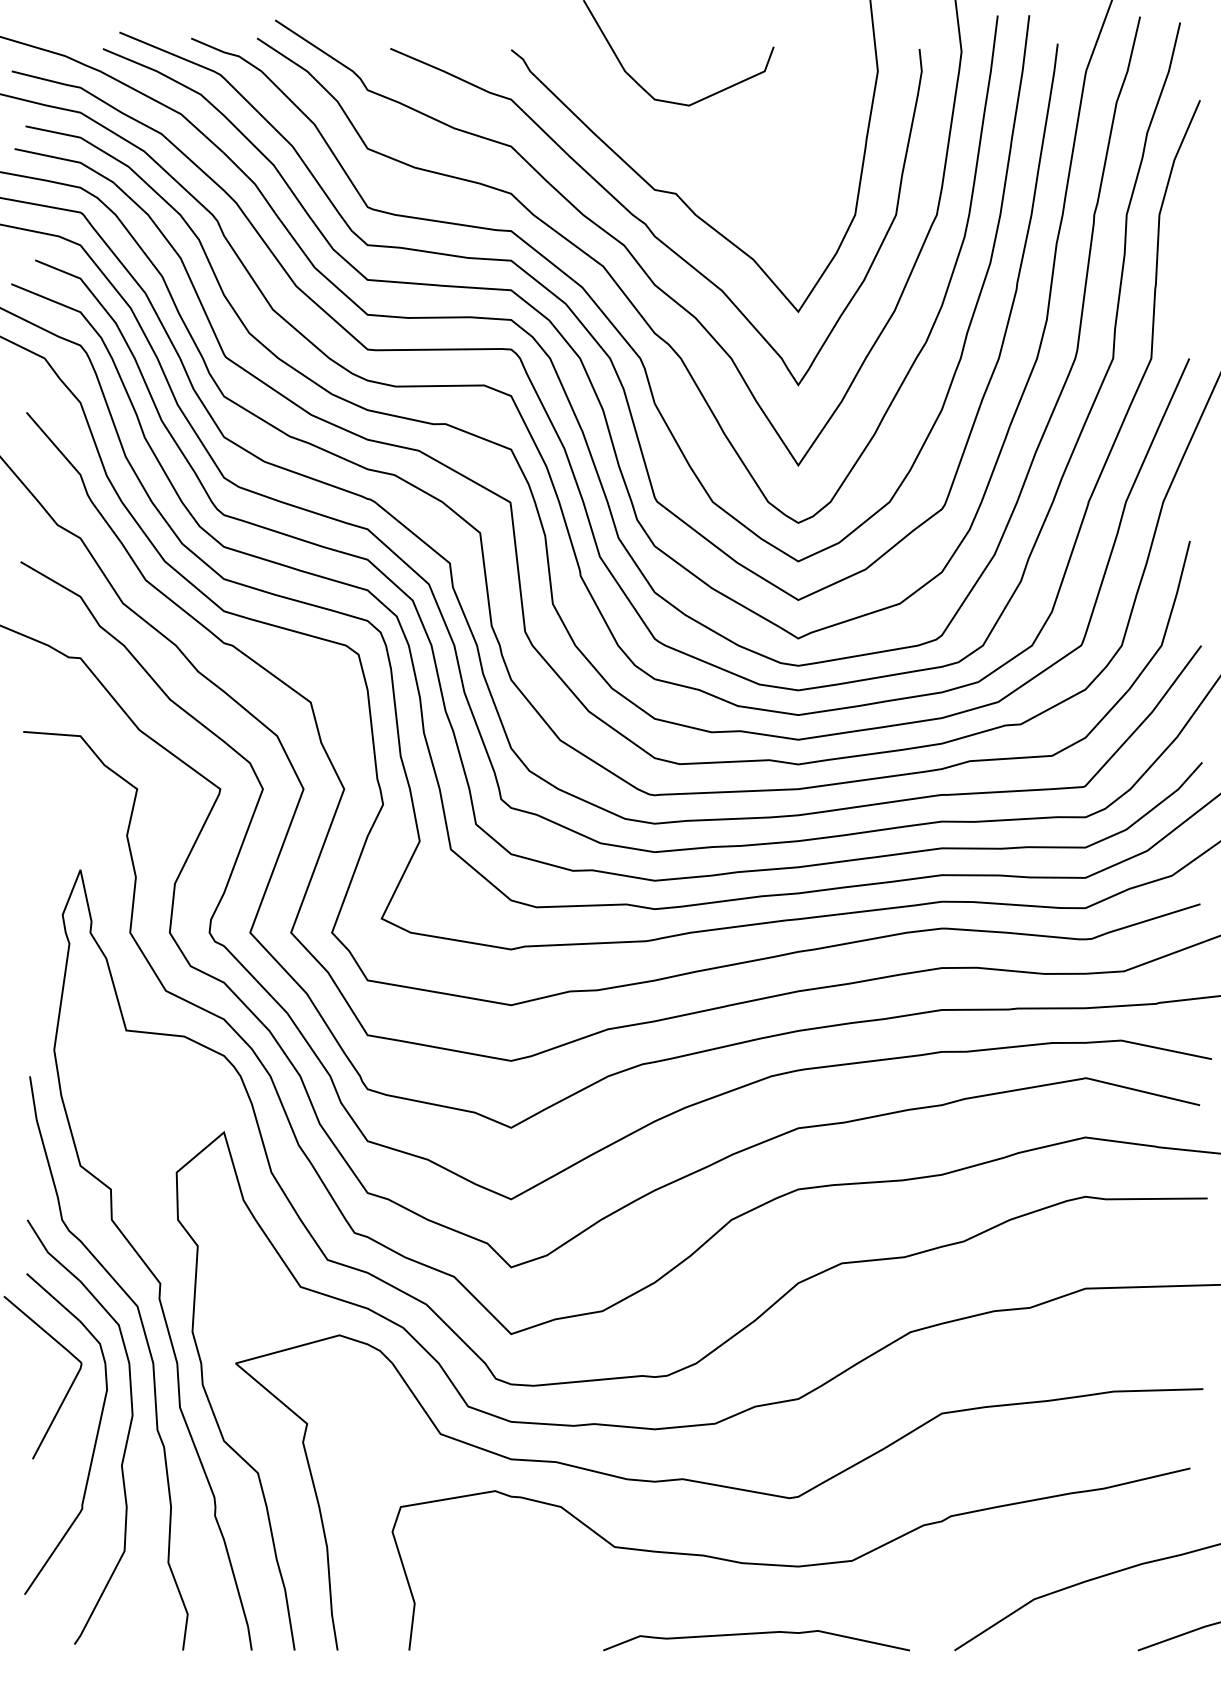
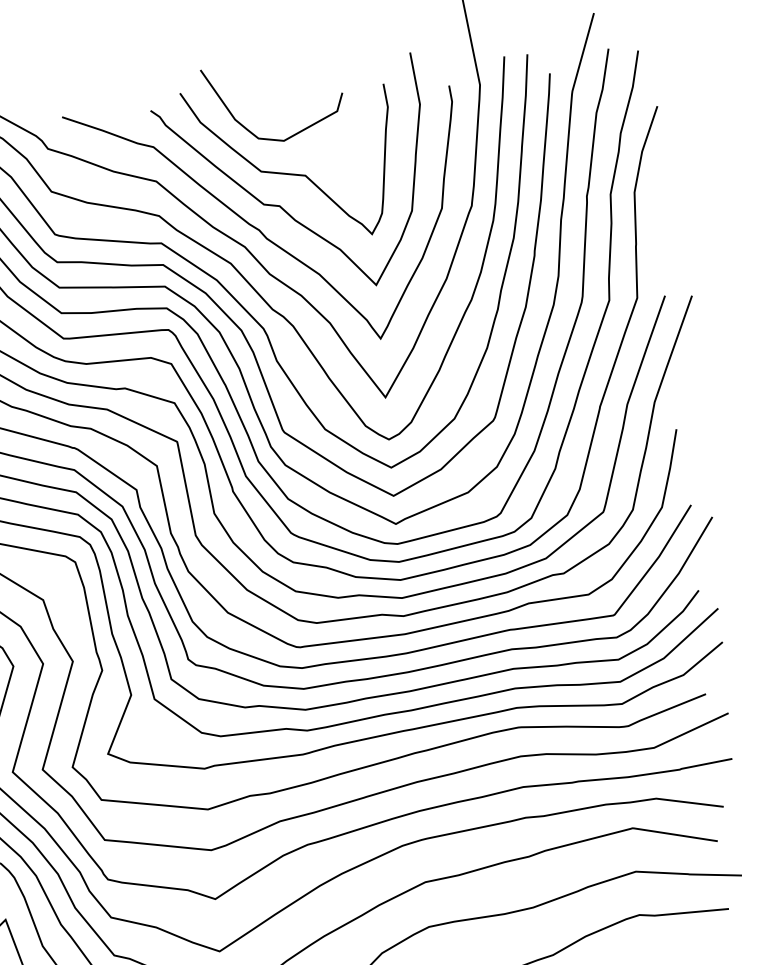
curve: (688, 149) -> (286, 172), added

